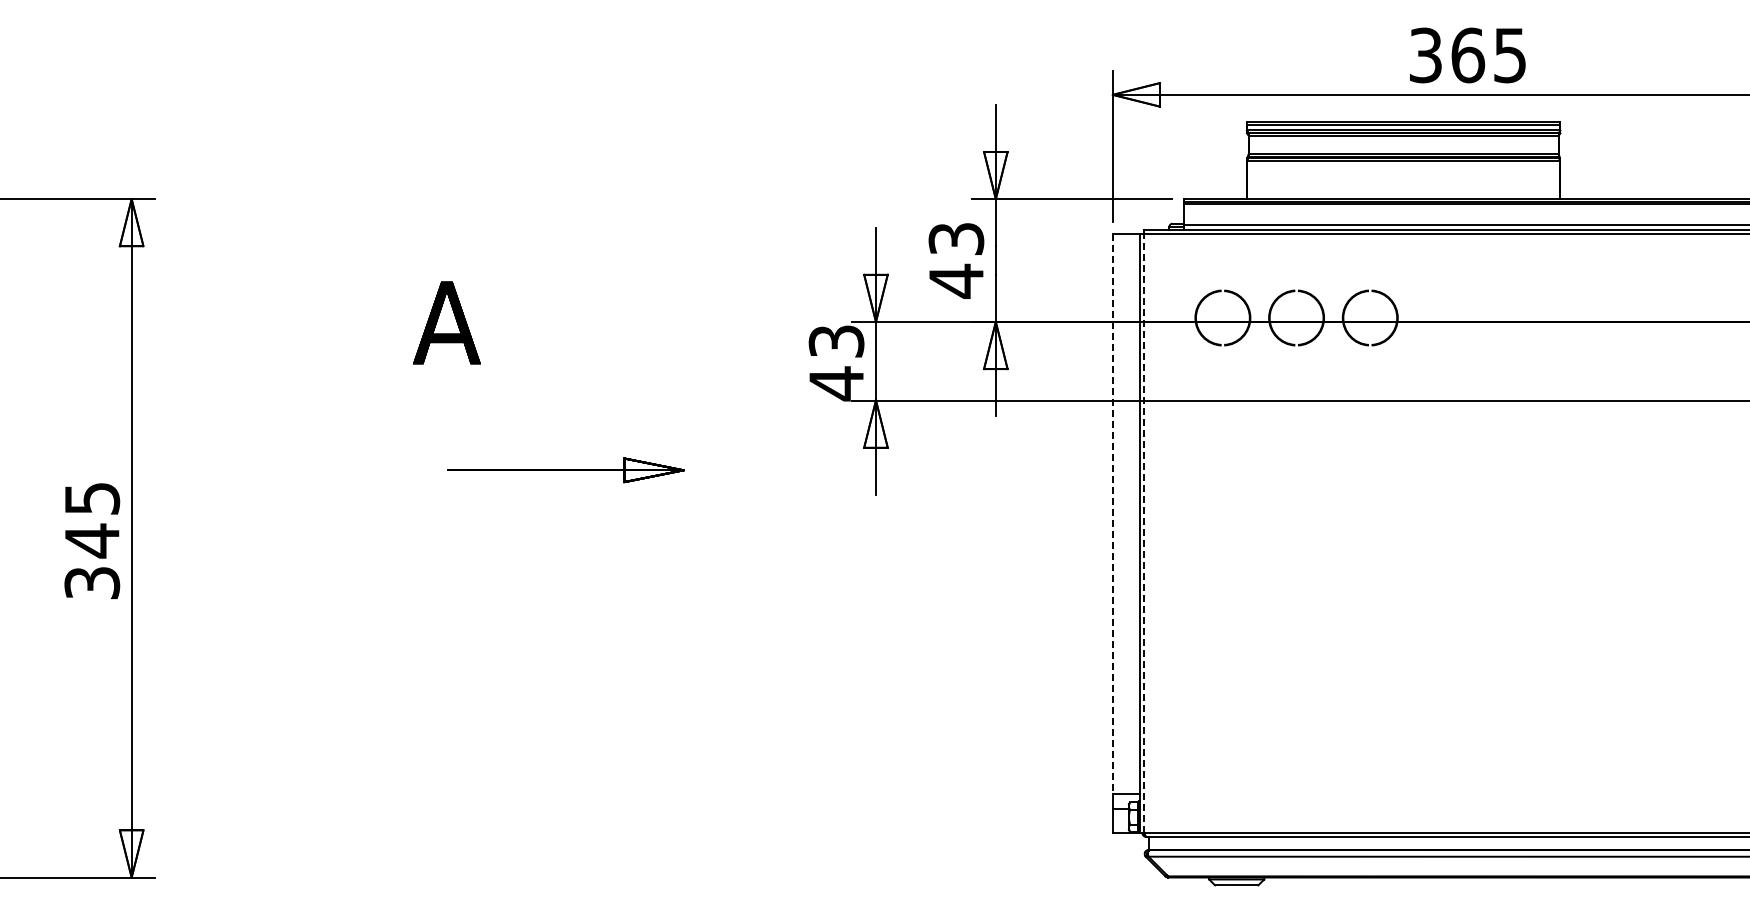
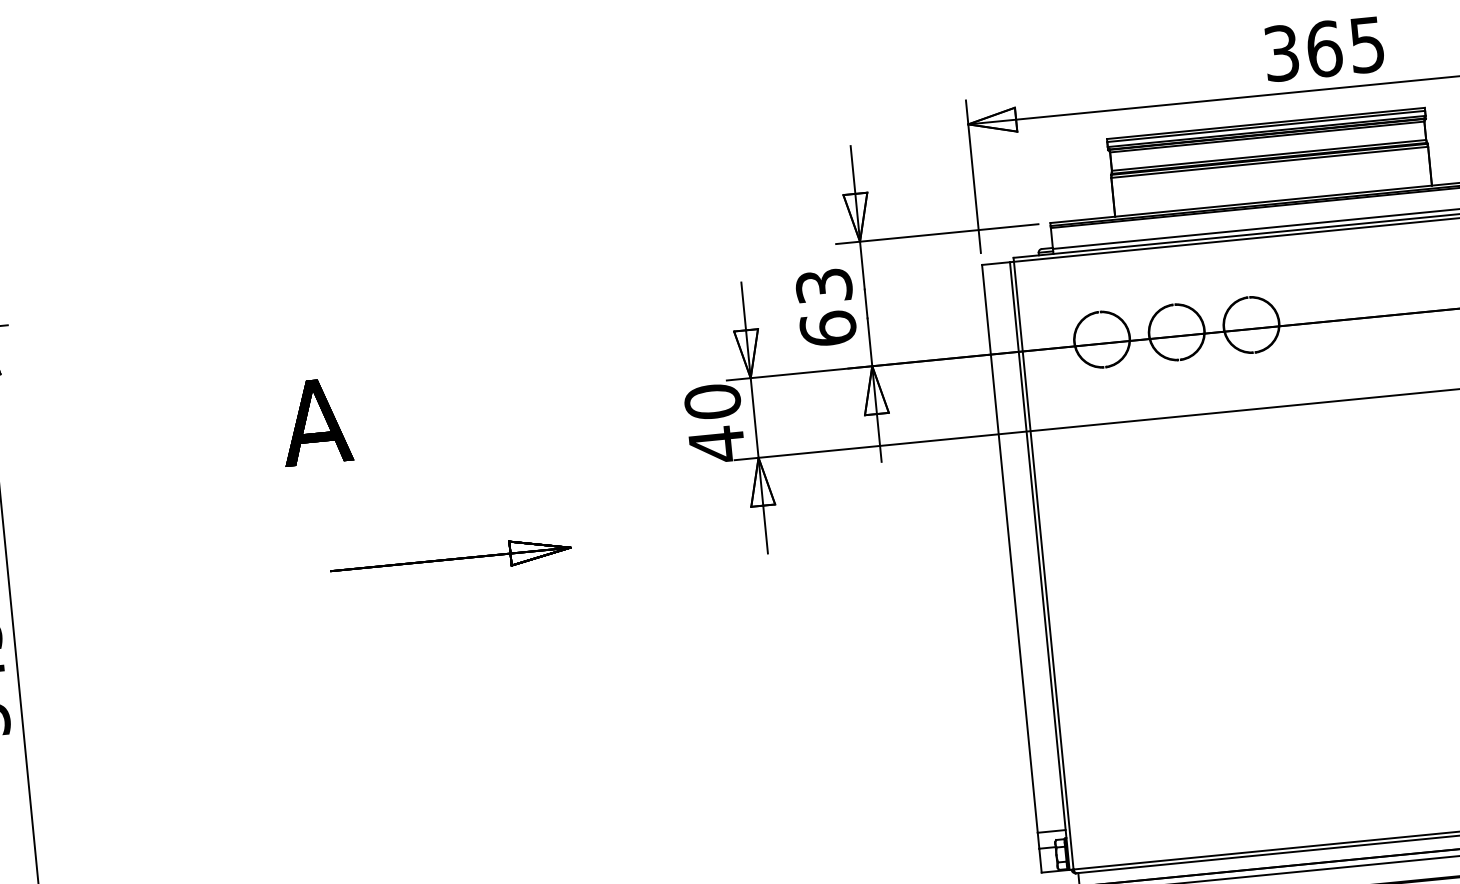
text: (956, 280) -> (828, 328), 43 -> 63
text: (836, 341) -> (712, 401), 43 -> 40
line: (1112, 514) -> (1009, 549), dashed -> solid
line: (1144, 533) -> (1044, 565), dashed -> solid

